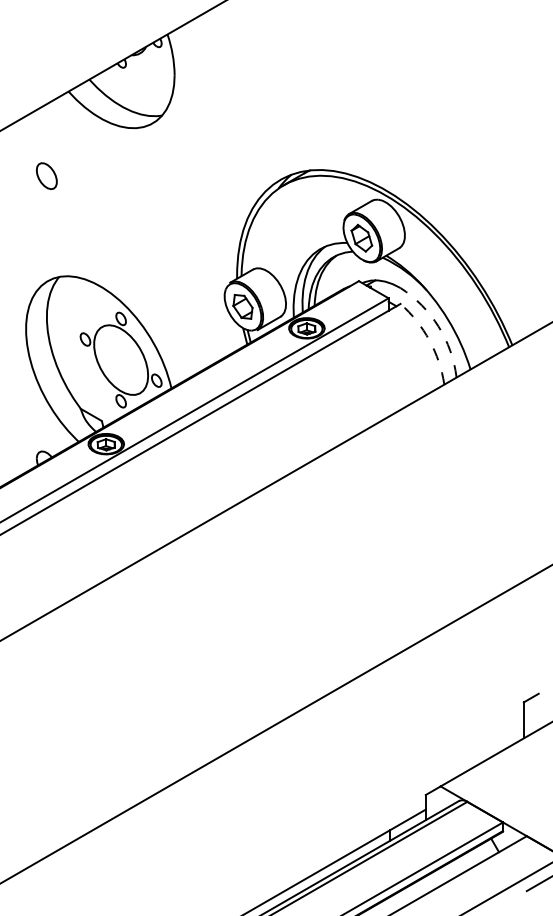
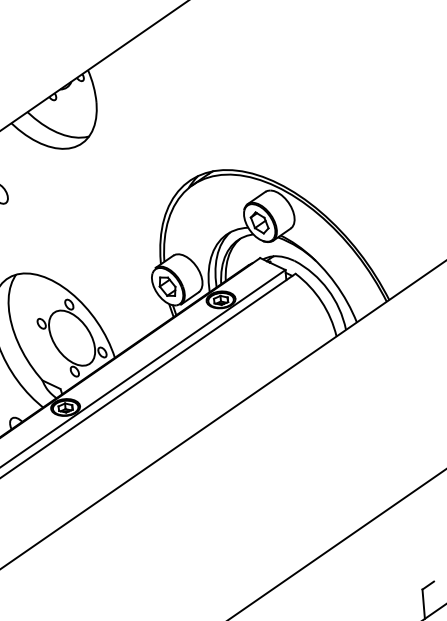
arc: (438, 326) -> (327, 289), dashed -> solid
arc: (429, 340) -> (321, 301), dashed -> solid

